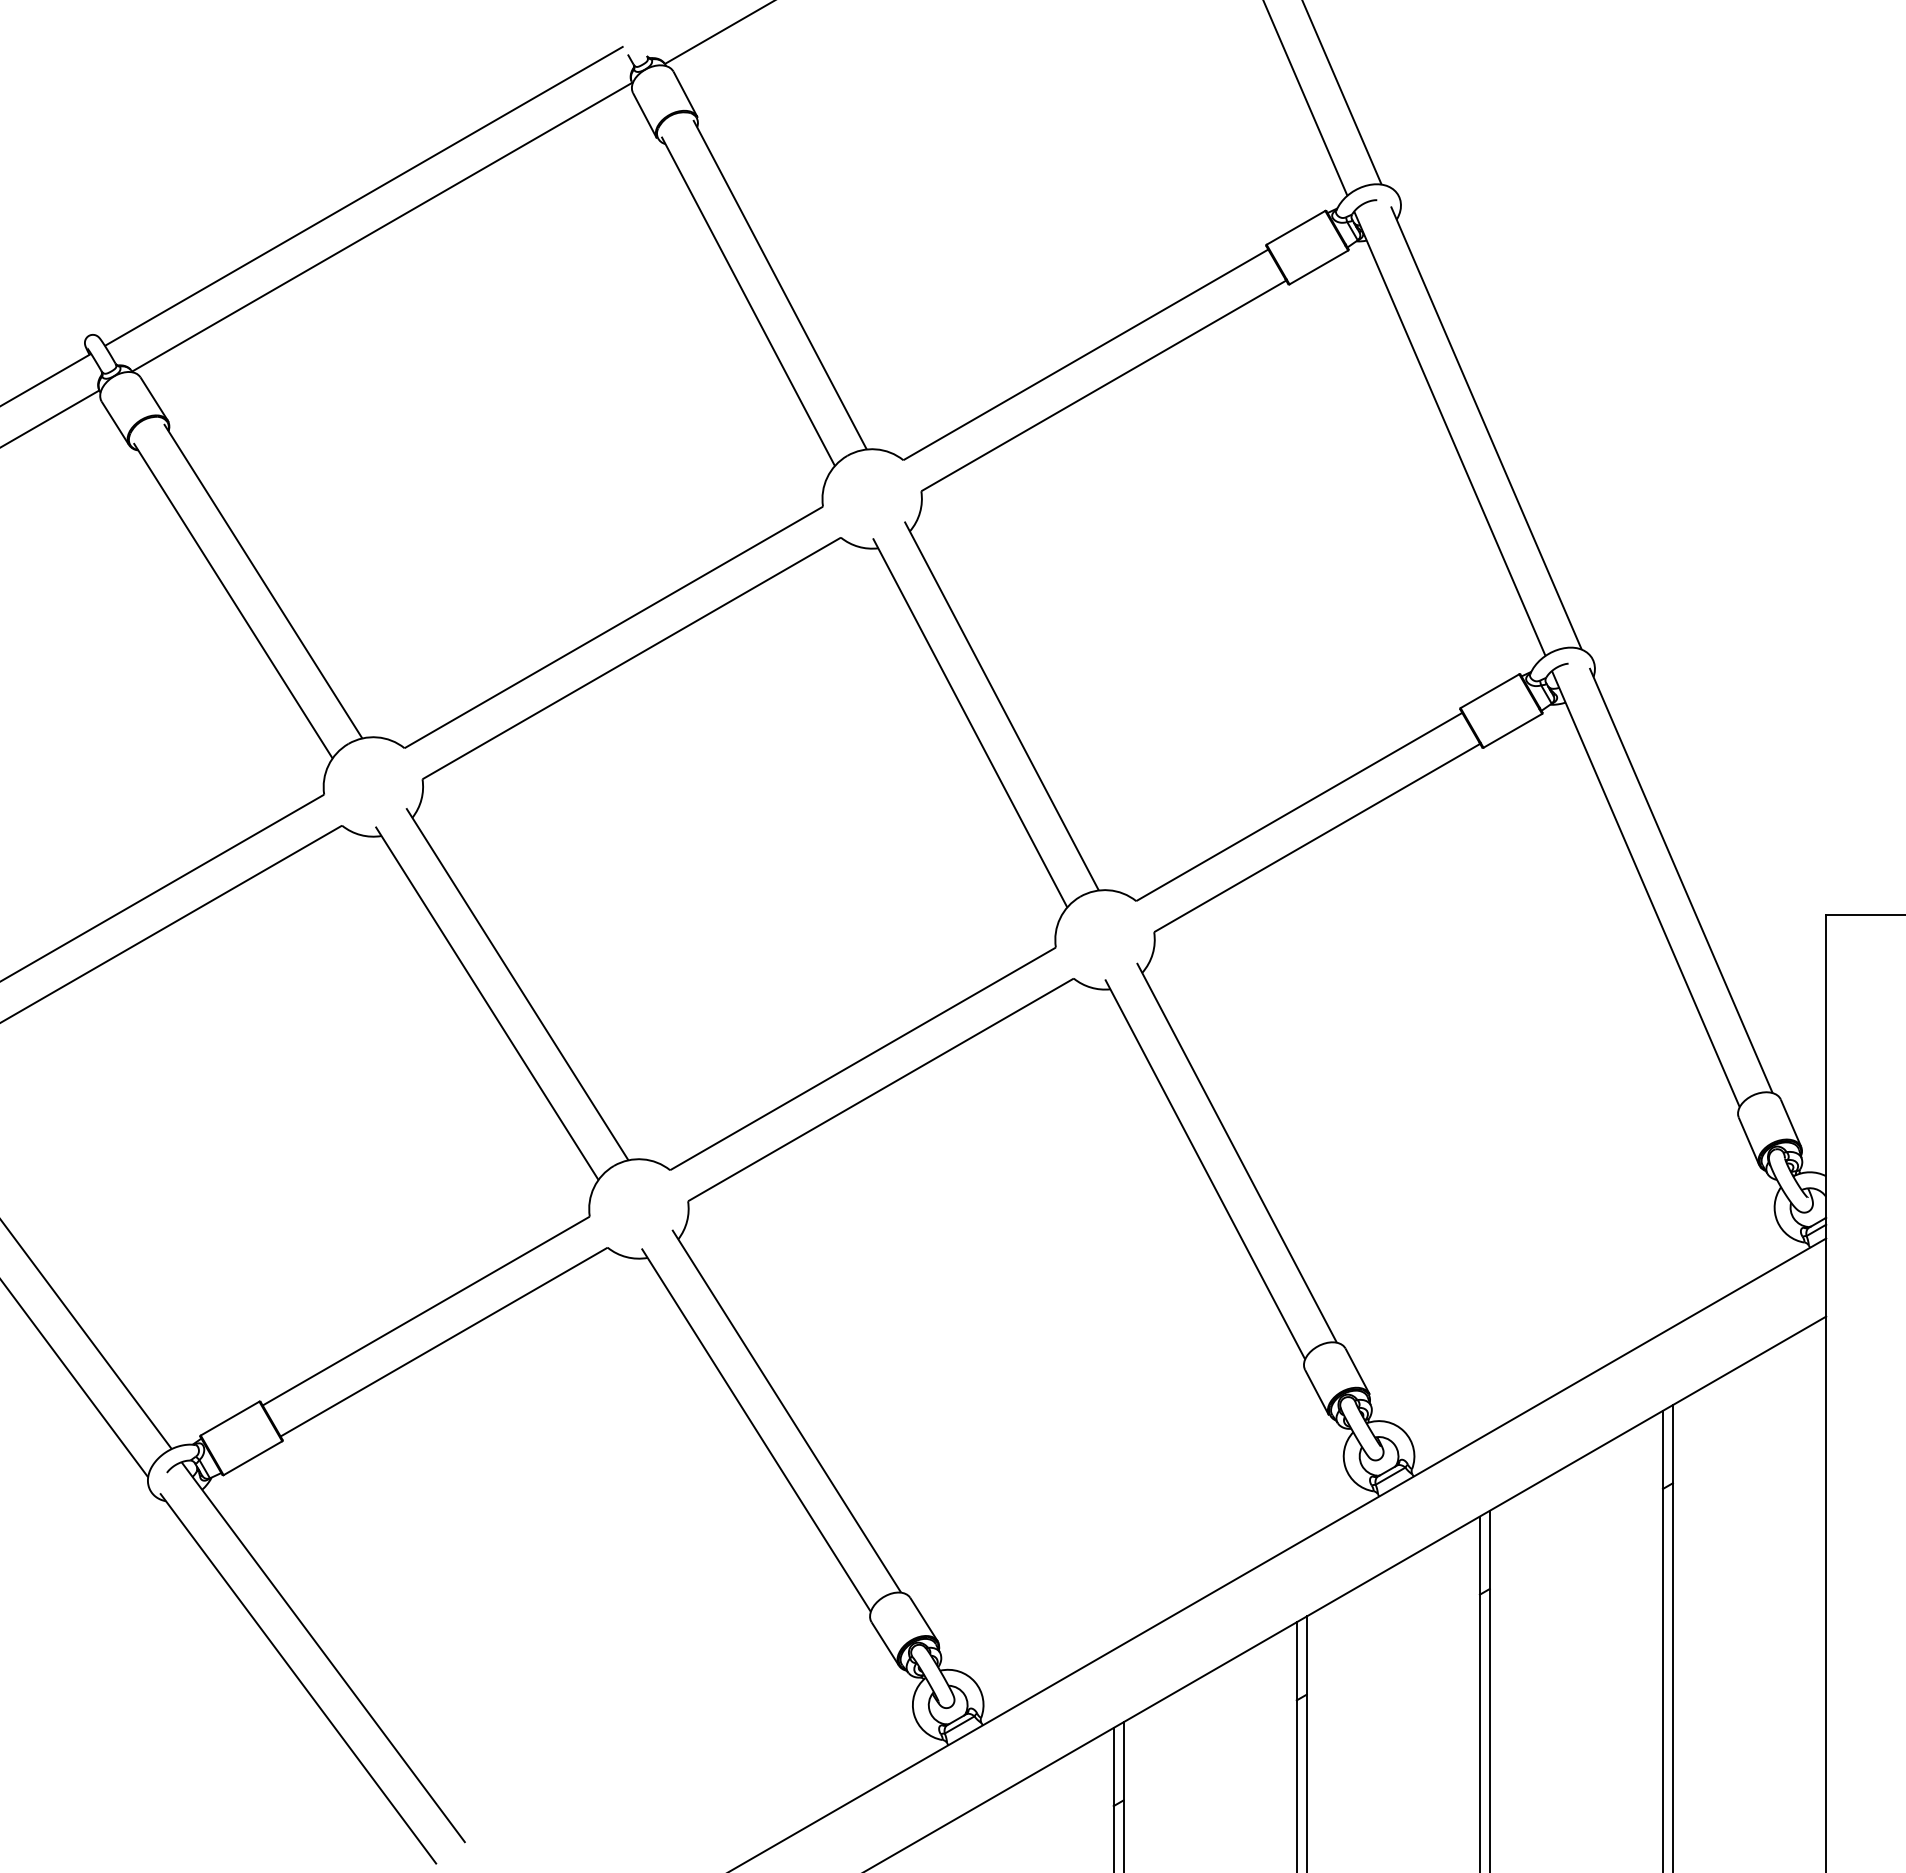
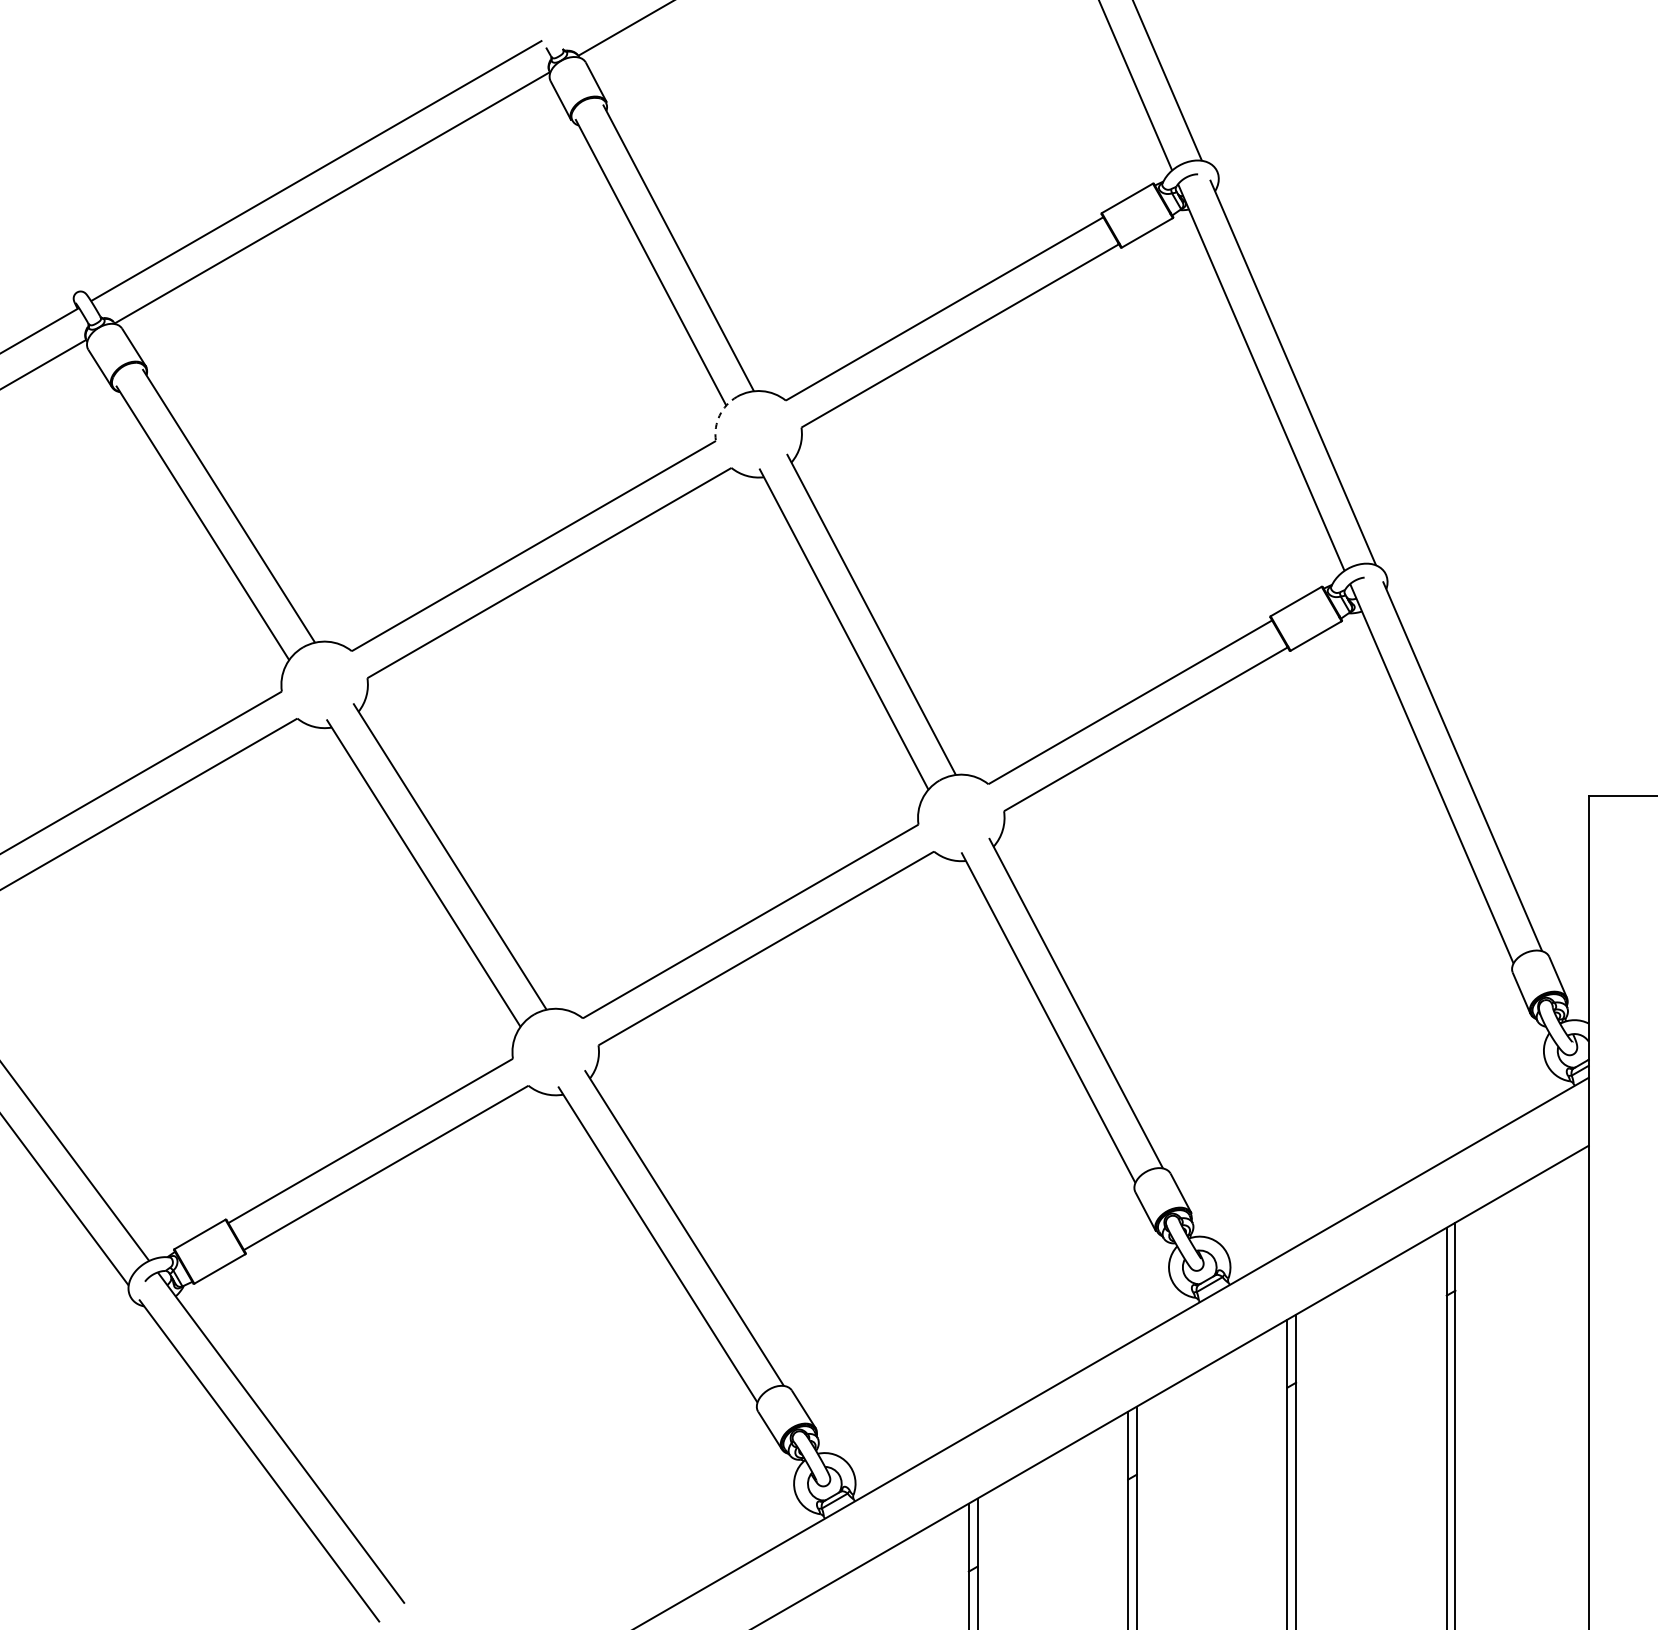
arc: (827, 477) -> (719, 415), solid -> dashed

